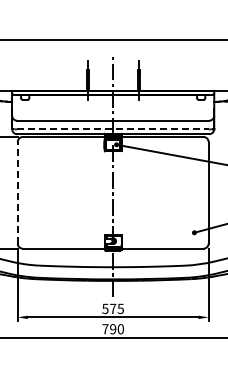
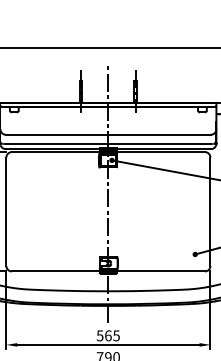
line: (113, 129) -> (108, 144), dashed -> solid
line: (17, 192) -> (6, 211), dashed -> solid
text: (113, 308) -> (108, 335), 575 -> 565

